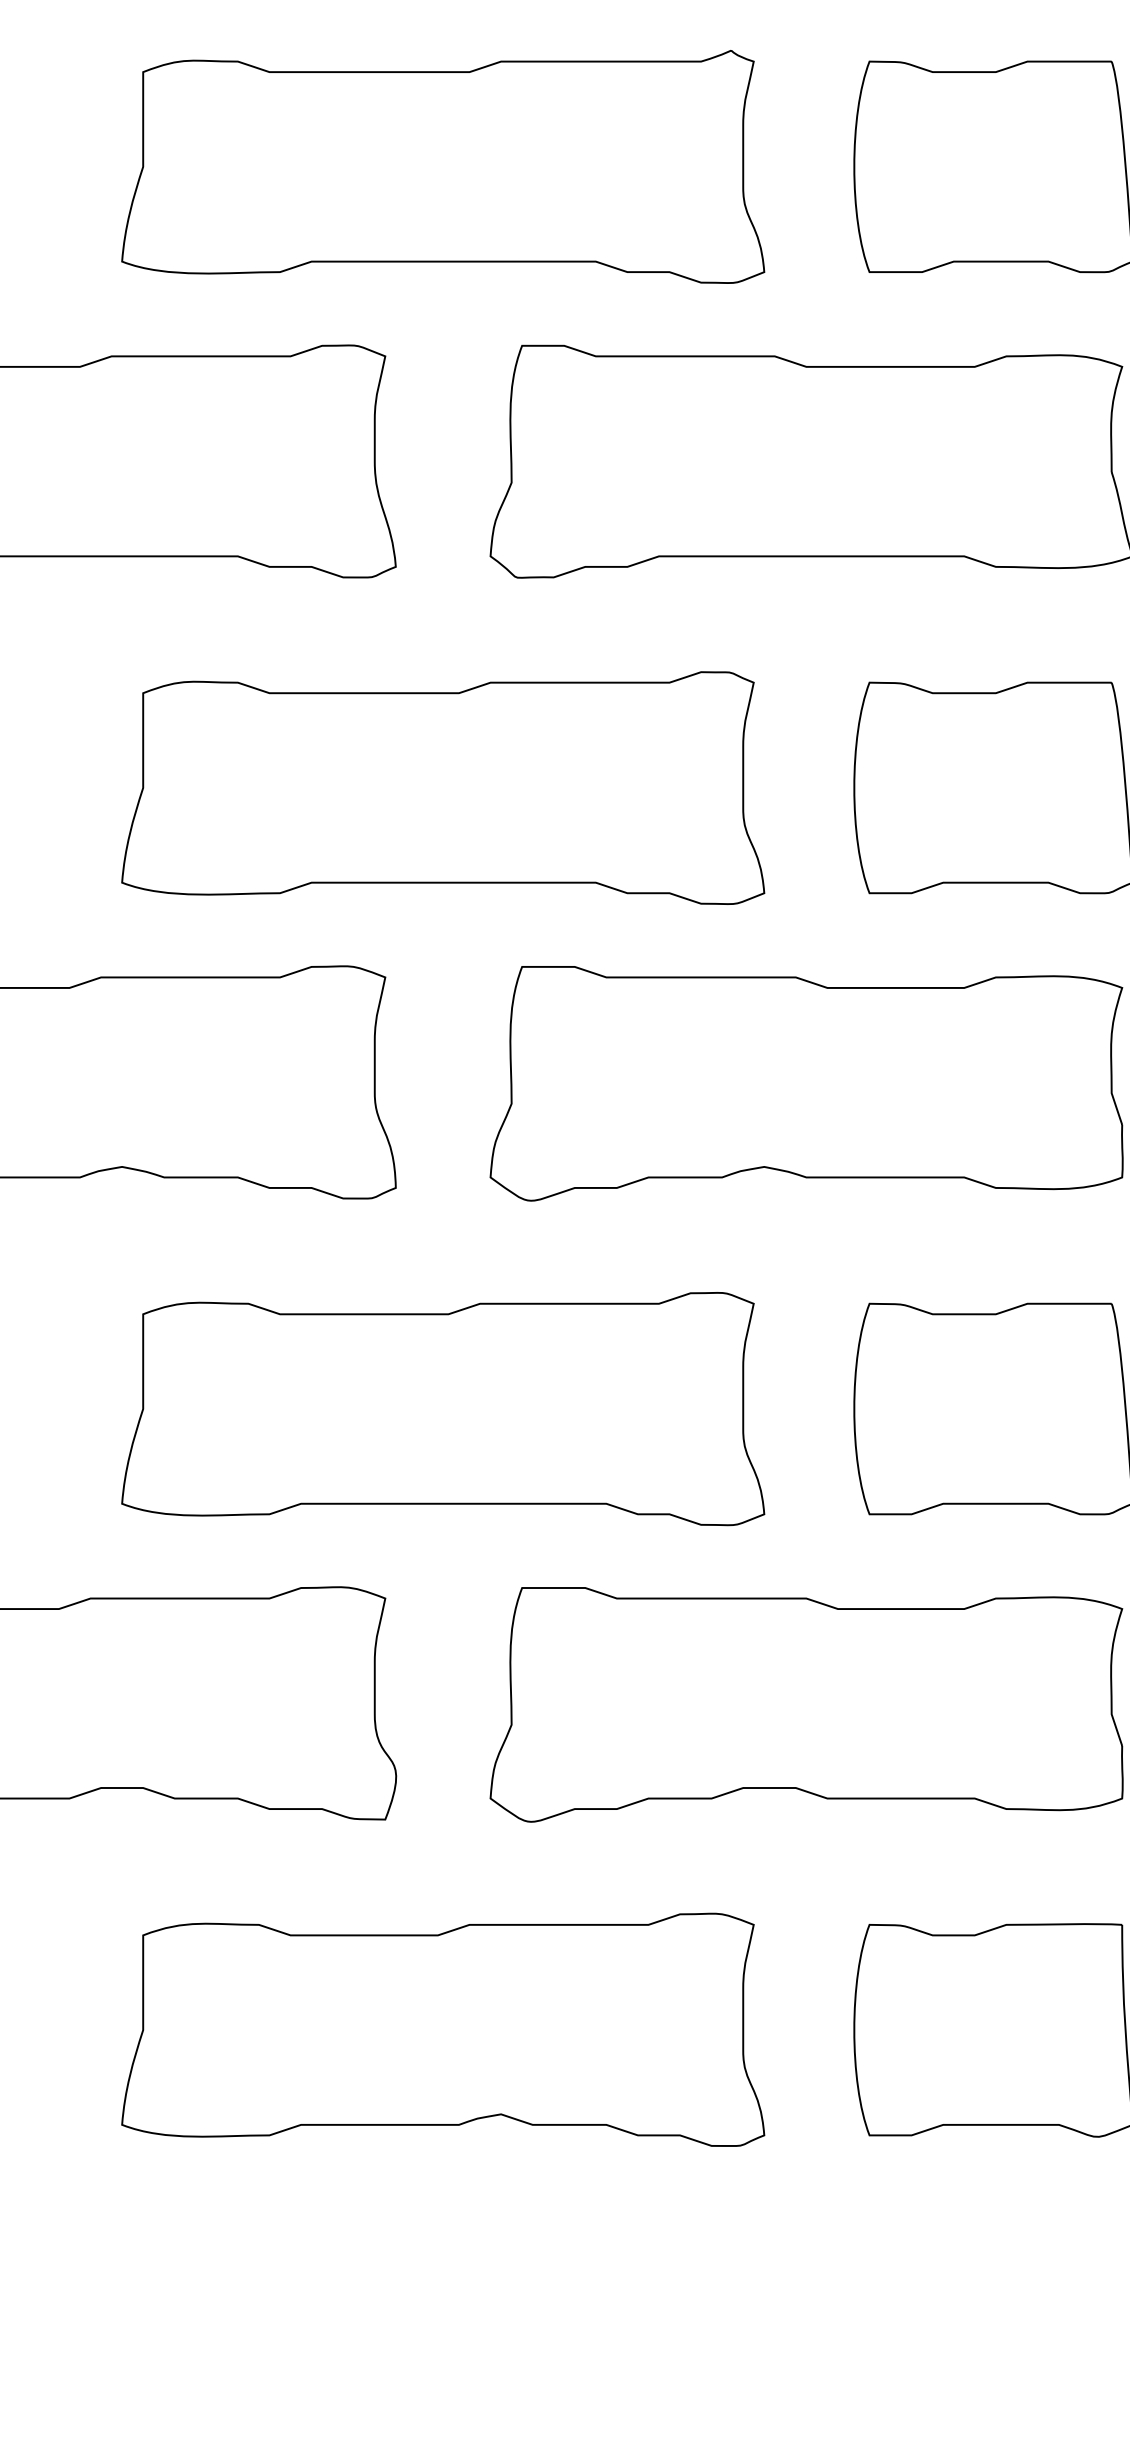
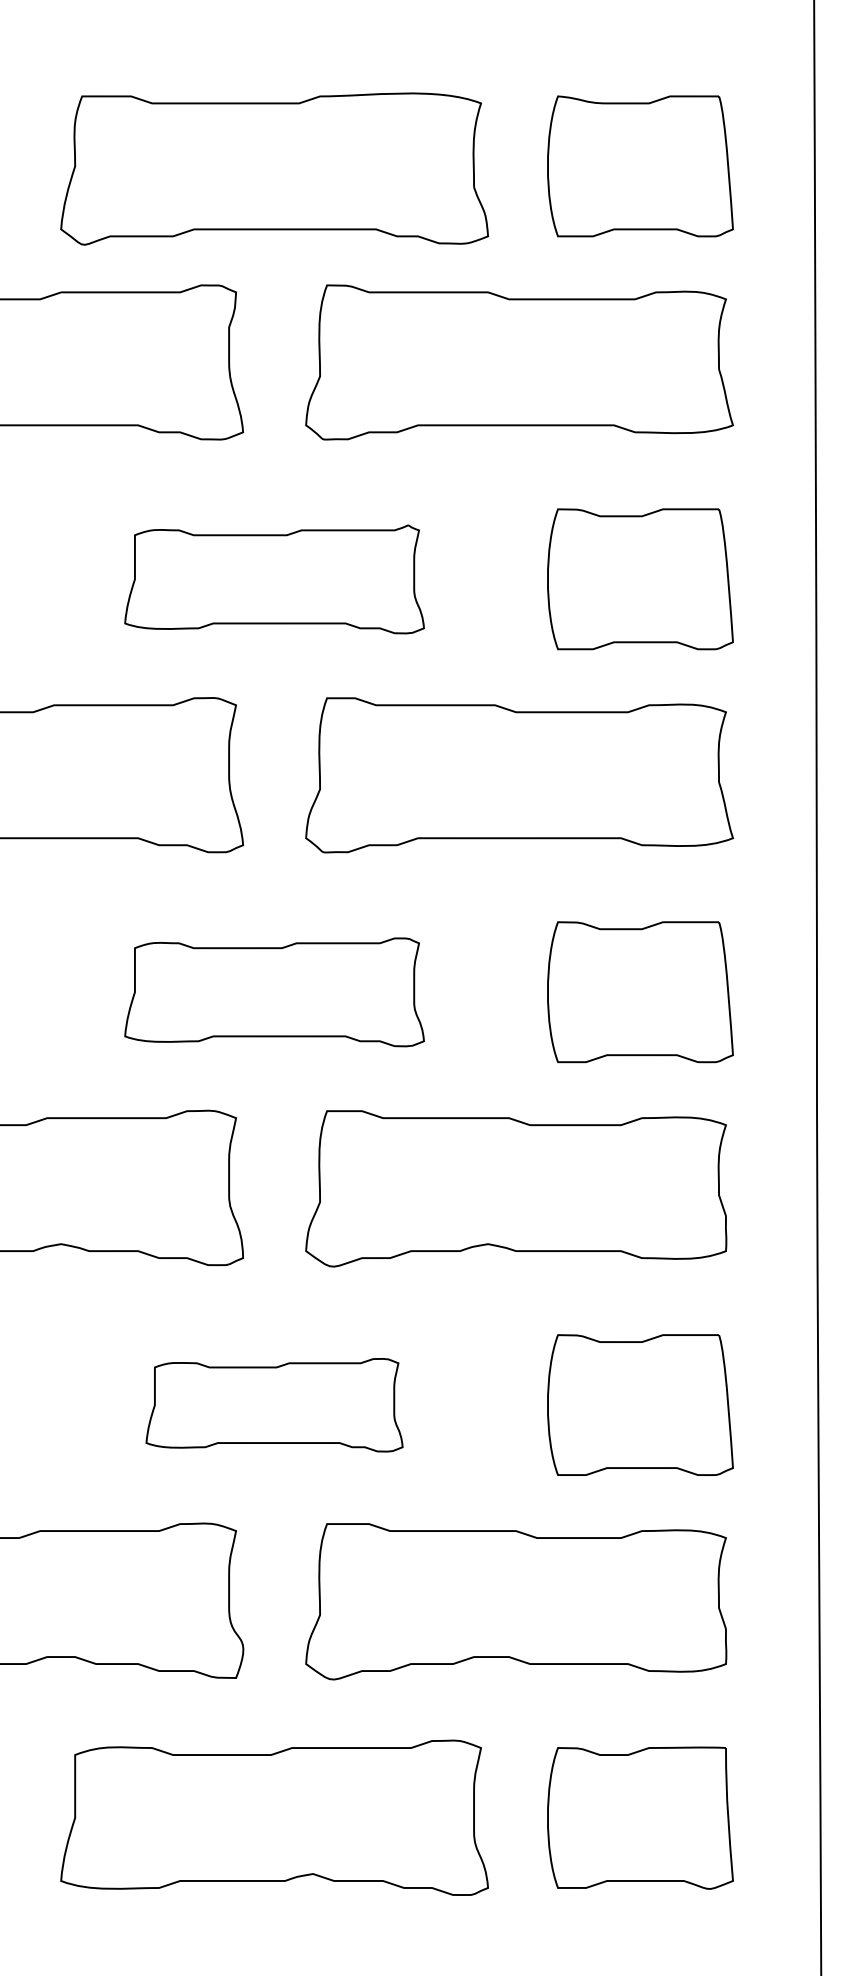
part: (443, 167) -> (274, 579), size x0.7
part: (443, 788) -> (274, 992), size x0.7
part: (443, 1409) -> (274, 1405), size x0.6

